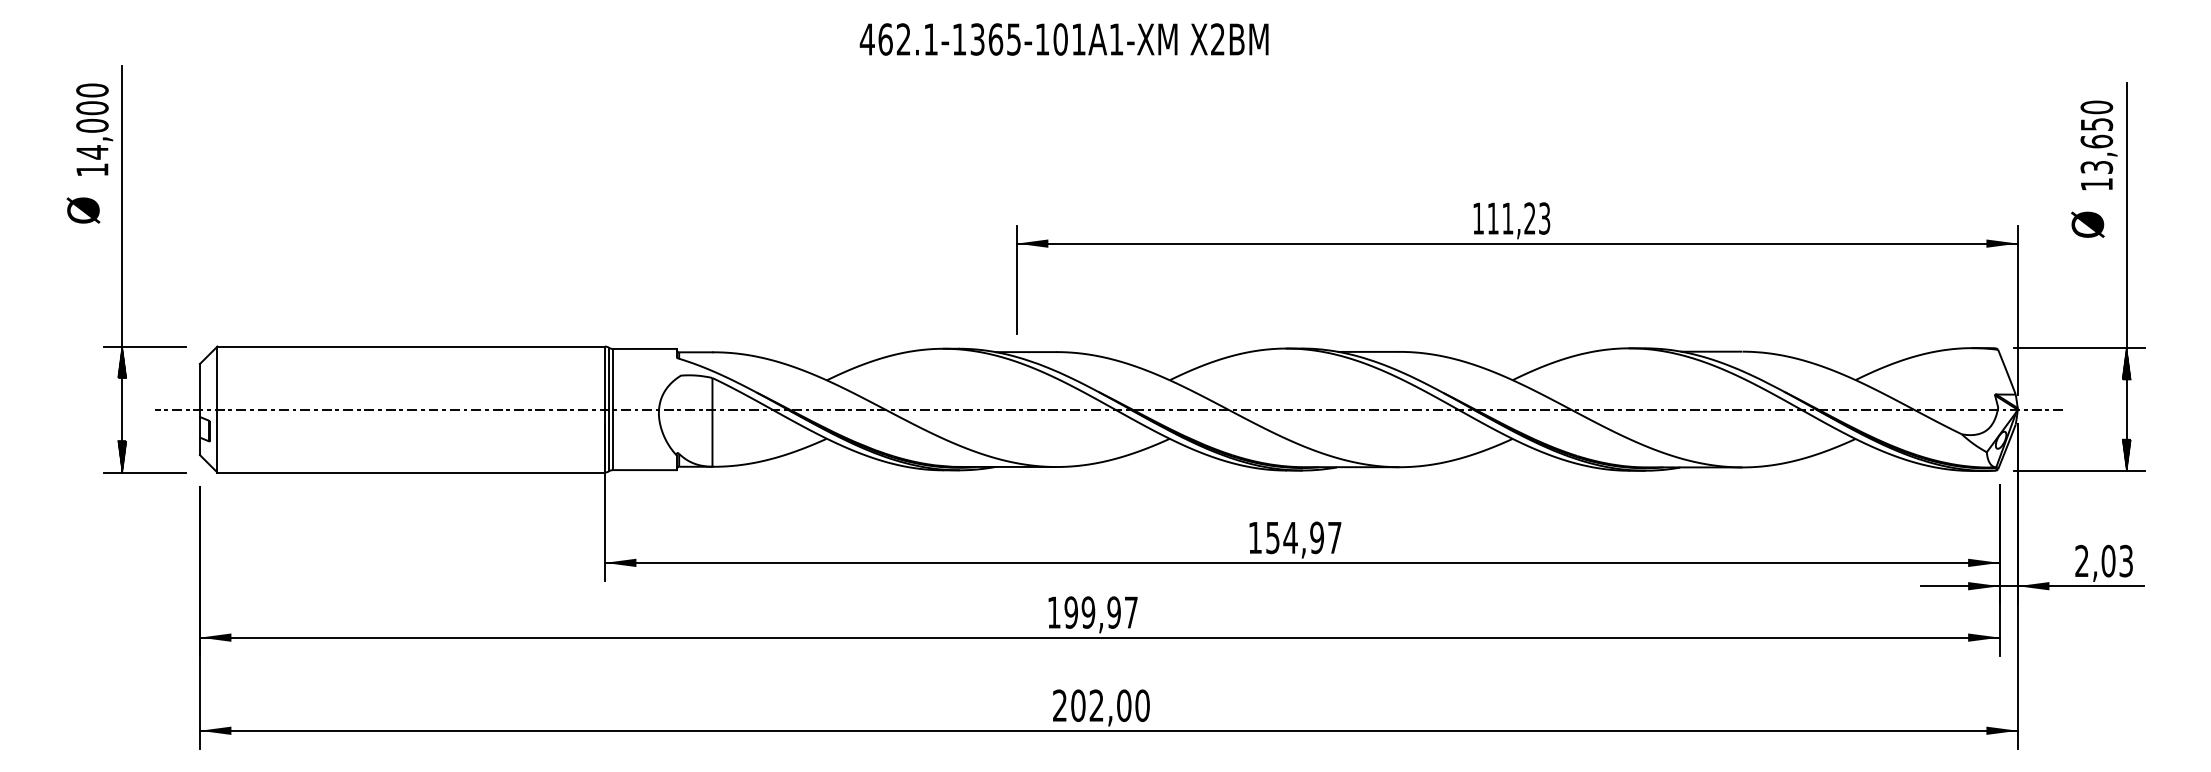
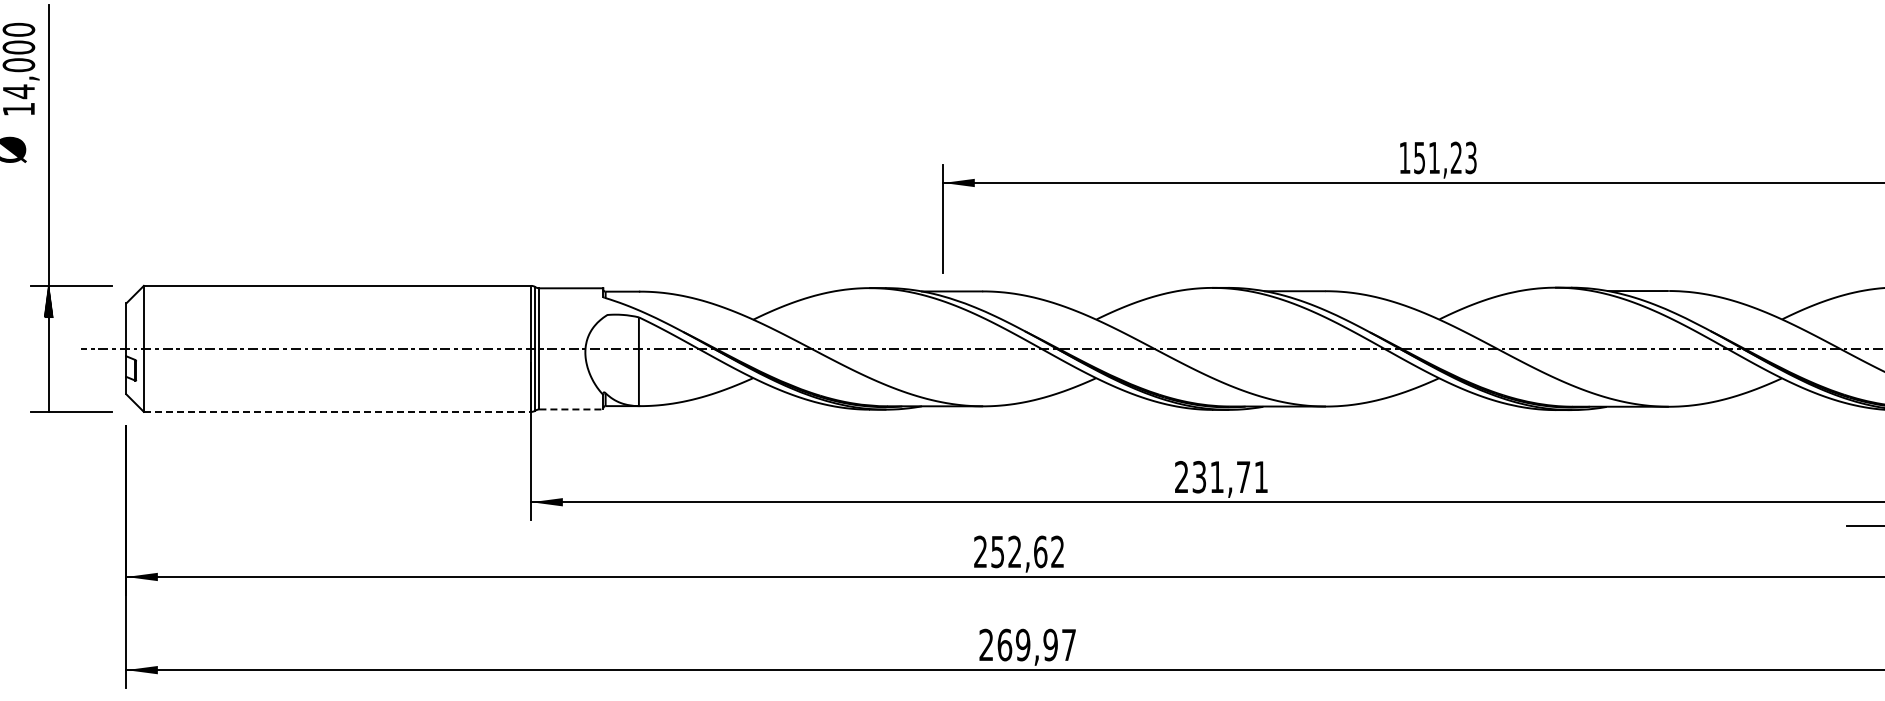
text: (1492, 218) -> (1418, 157), 111,23 -> 151,23
hatch: (122, 456) -> (48, 395), removed
line: (644, 470) -> (570, 409), solid -> dashed
line: (411, 472) -> (337, 411), solid -> dashed
text: (1294, 537) -> (1220, 476), 154,97 -> 231,71
text: (1092, 612) -> (1018, 551), 199,97 -> 252,62
text: (1110, 705) -> (1036, 644), 202,00 -> 269,97

